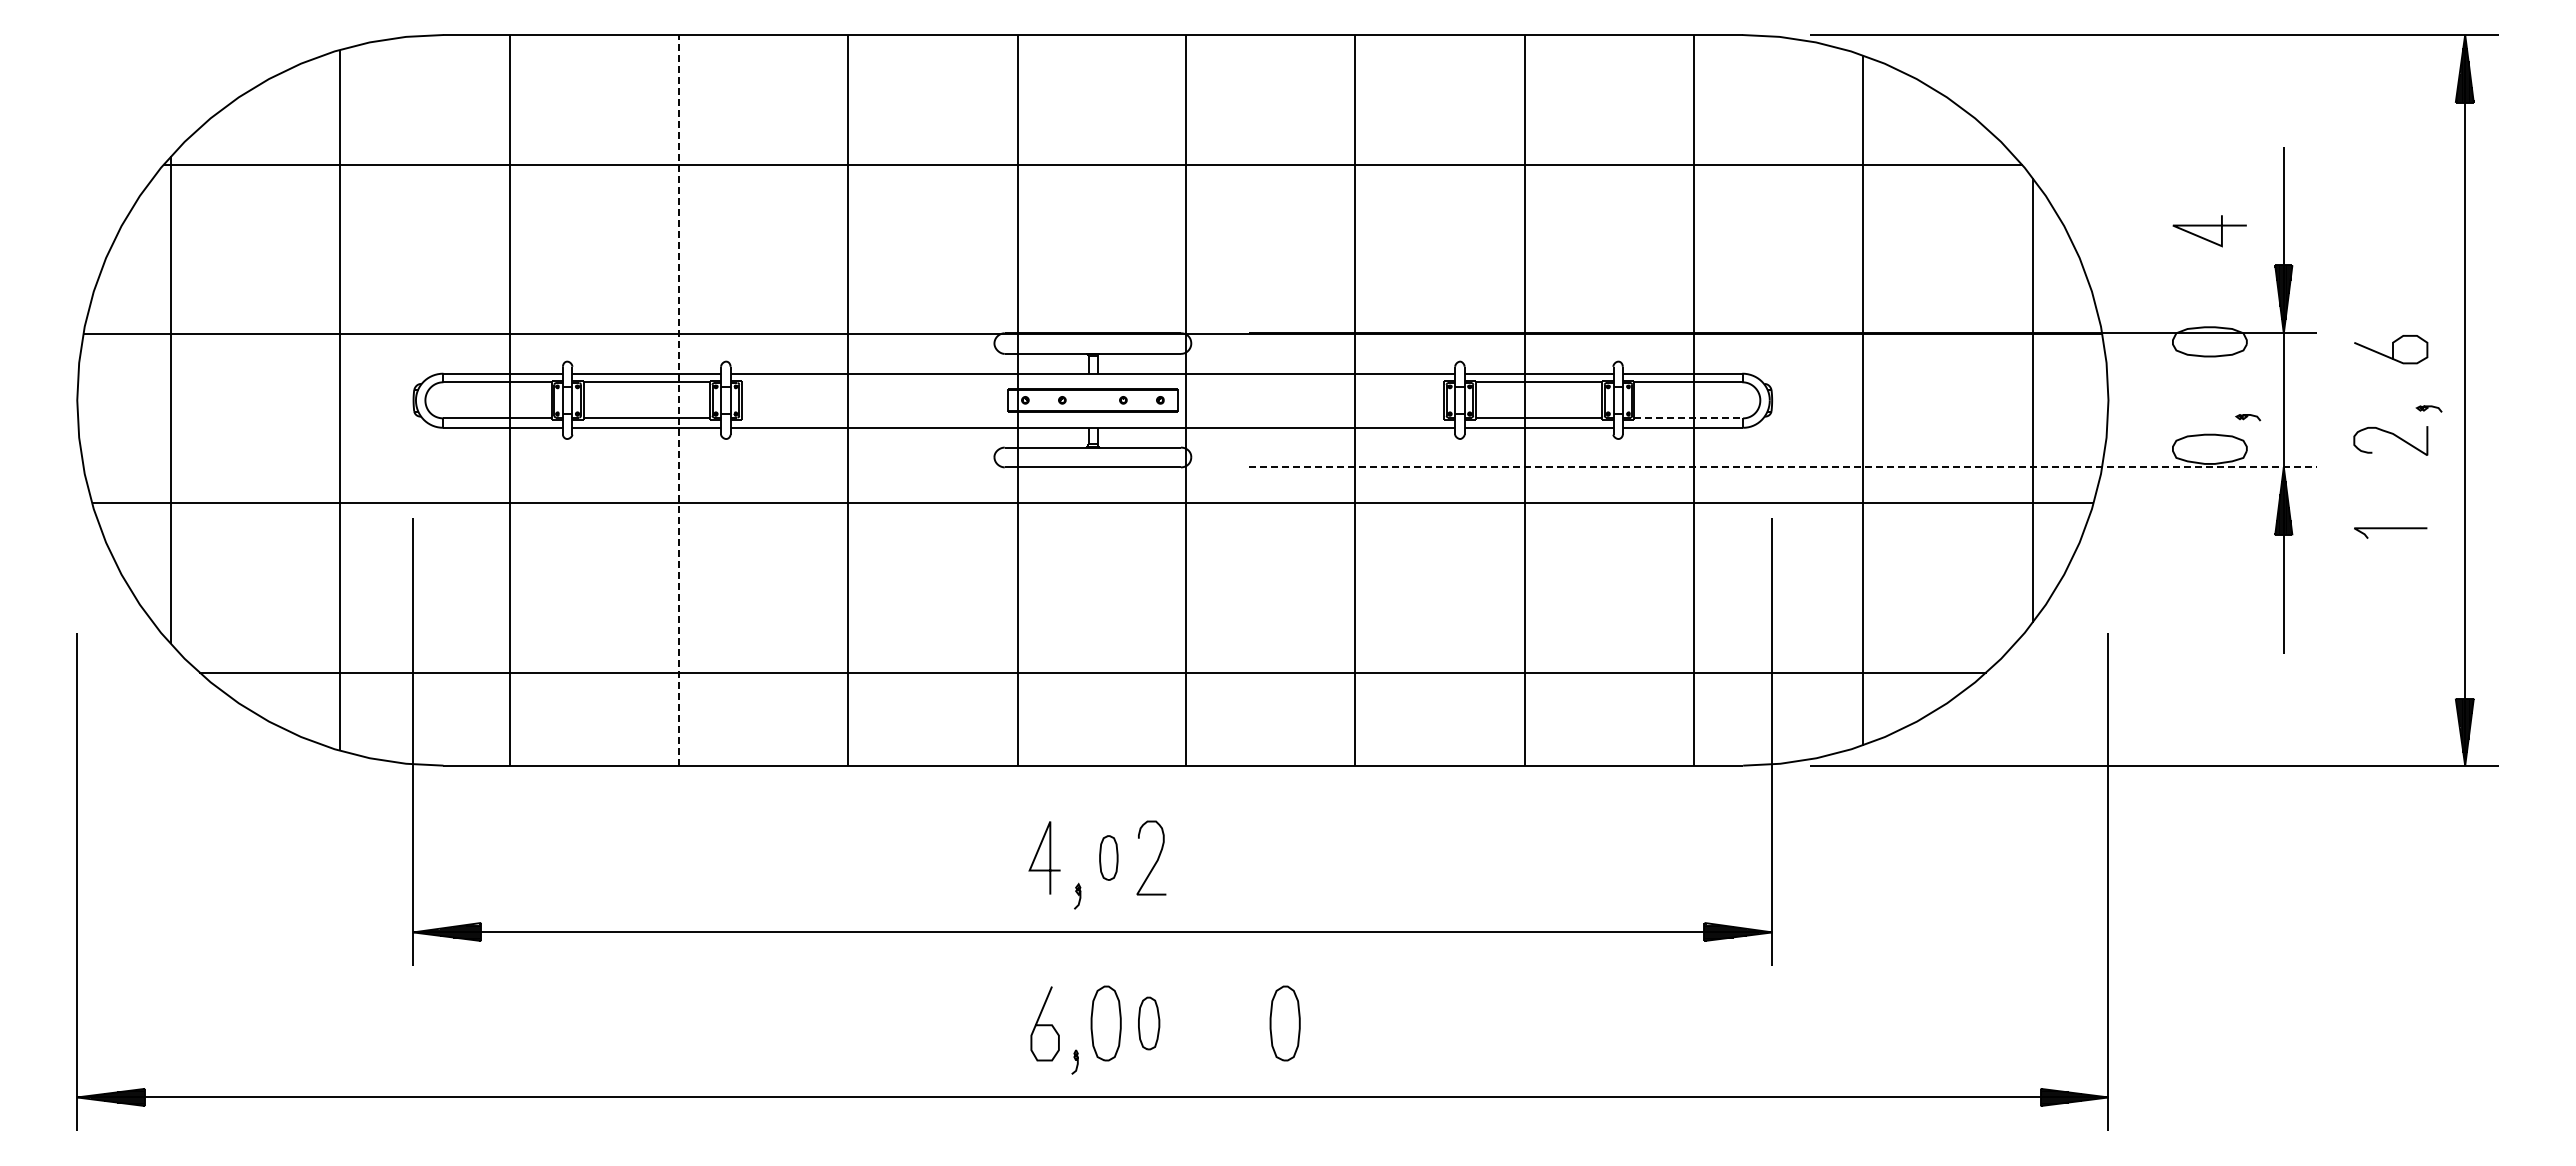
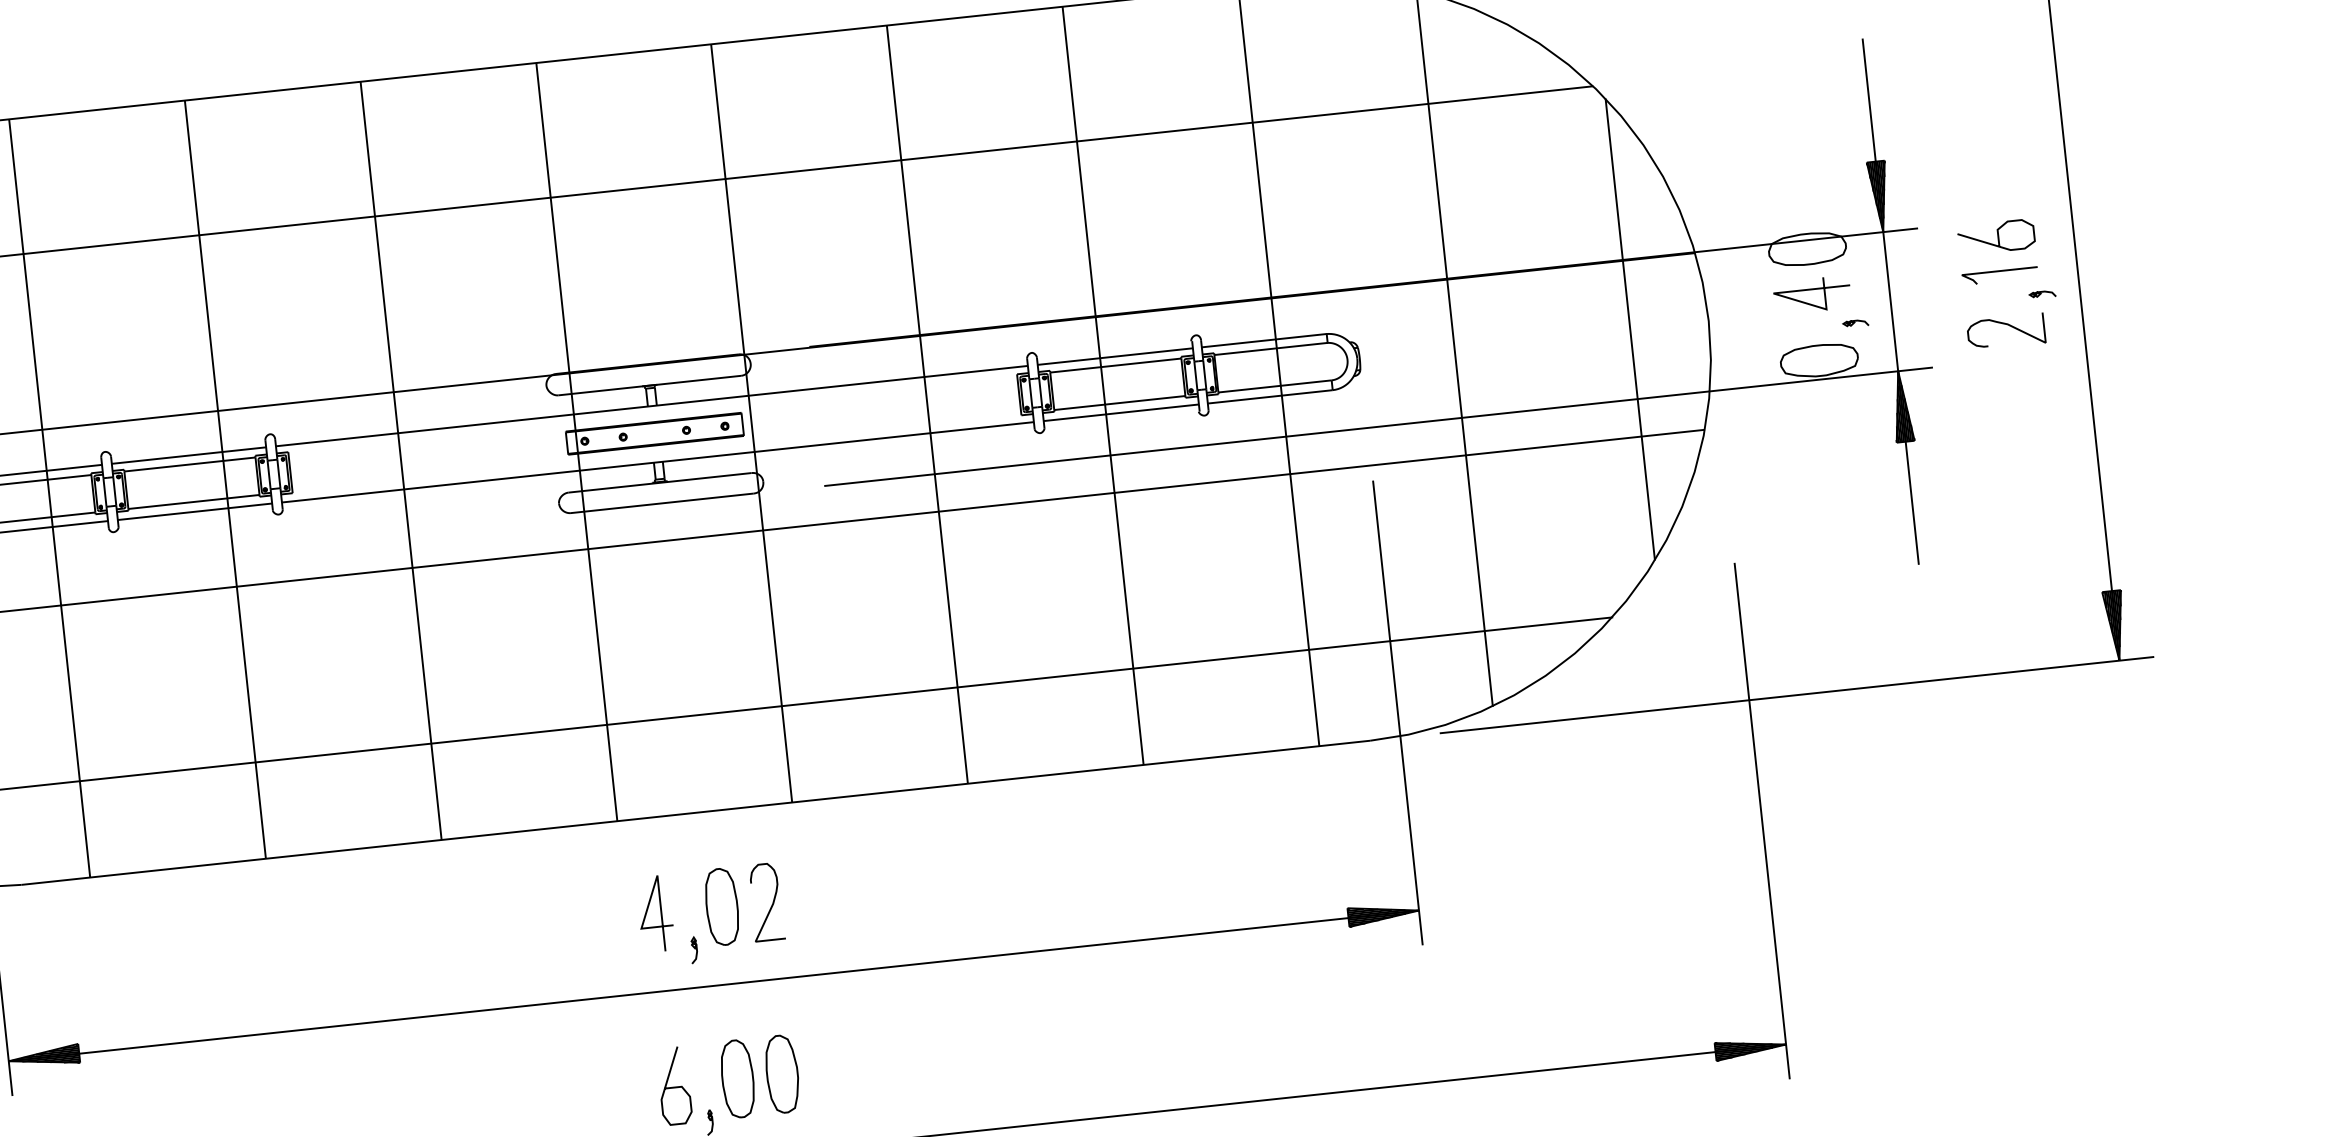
line: (2209, 226) -> (1811, 290), moved
line: (678, 399) -> (224, 478), dashed -> solid
line: (1688, 418) -> (1274, 386), dashed -> solid
line: (1783, 467) -> (1378, 426), dashed -> solid
line: (2390, 529) -> (1999, 272), moved
part: (1108, 857) -> (721, 906), size x1.67
part: (1148, 1023) -> (781, 1074), size x1.43
part: (1284, 1023) -> (922, 1059), removed

